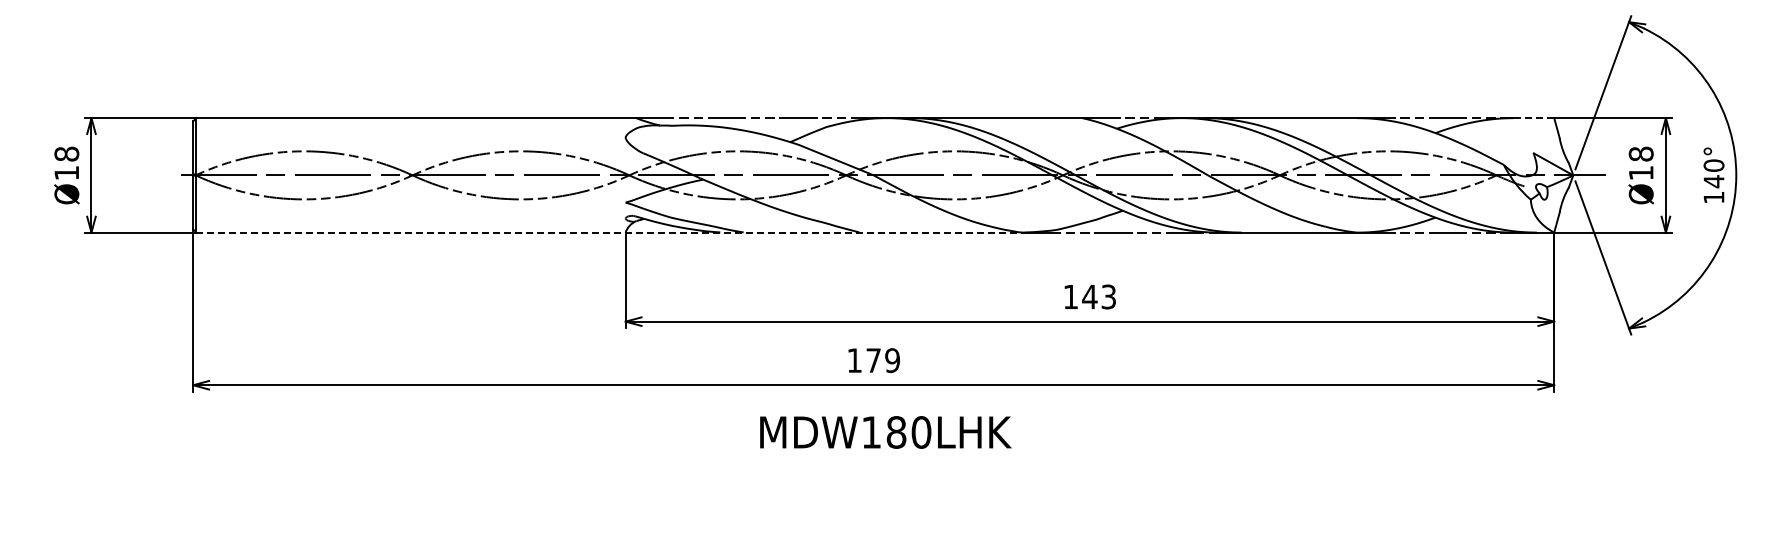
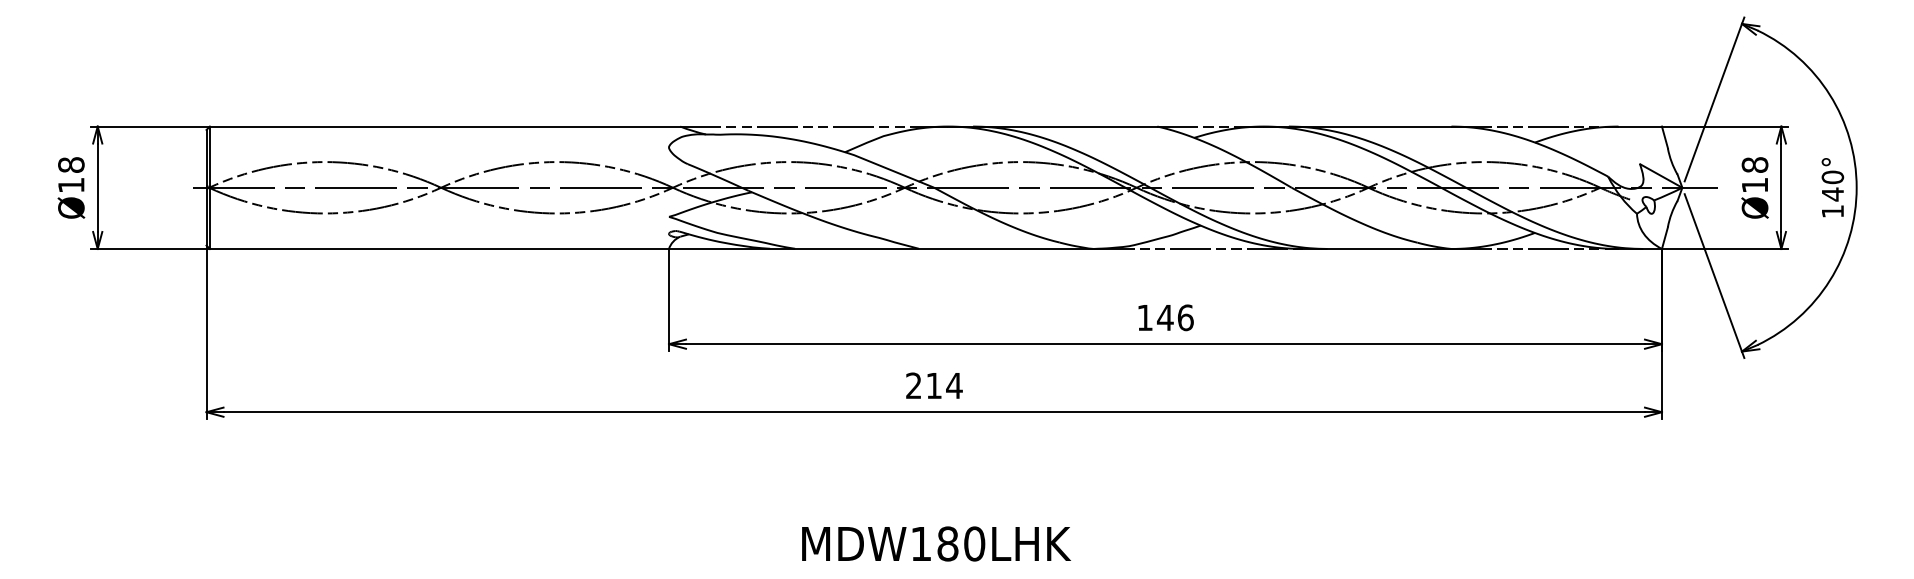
line: (1534, 118) -> (1640, 126), dashed -> solid
line: (610, 232) -> (652, 248), dashed -> solid
text: (1108, 296) -> (1185, 317), 143 -> 146
text: (873, 360) -> (934, 385), 179 -> 214
text: (885, 432) -> (936, 544), moved

